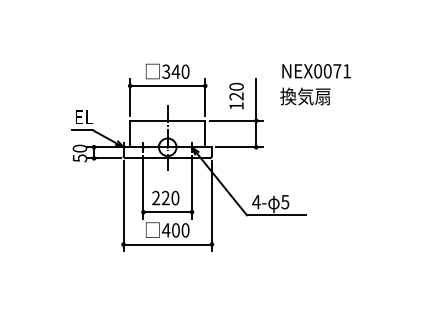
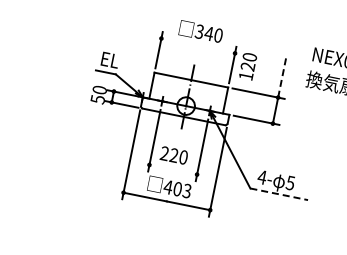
line: (167, 85) -> (198, 45), removed
text: (236, 95) -> (248, 65), moved
line: (256, 99) -> (282, 76), solid -> dashed
line: (167, 212) -> (173, 169), removed
line: (276, 215) -> (279, 194), solid -> dashed
text: (185, 230) -> (187, 191), 400 -> 403

